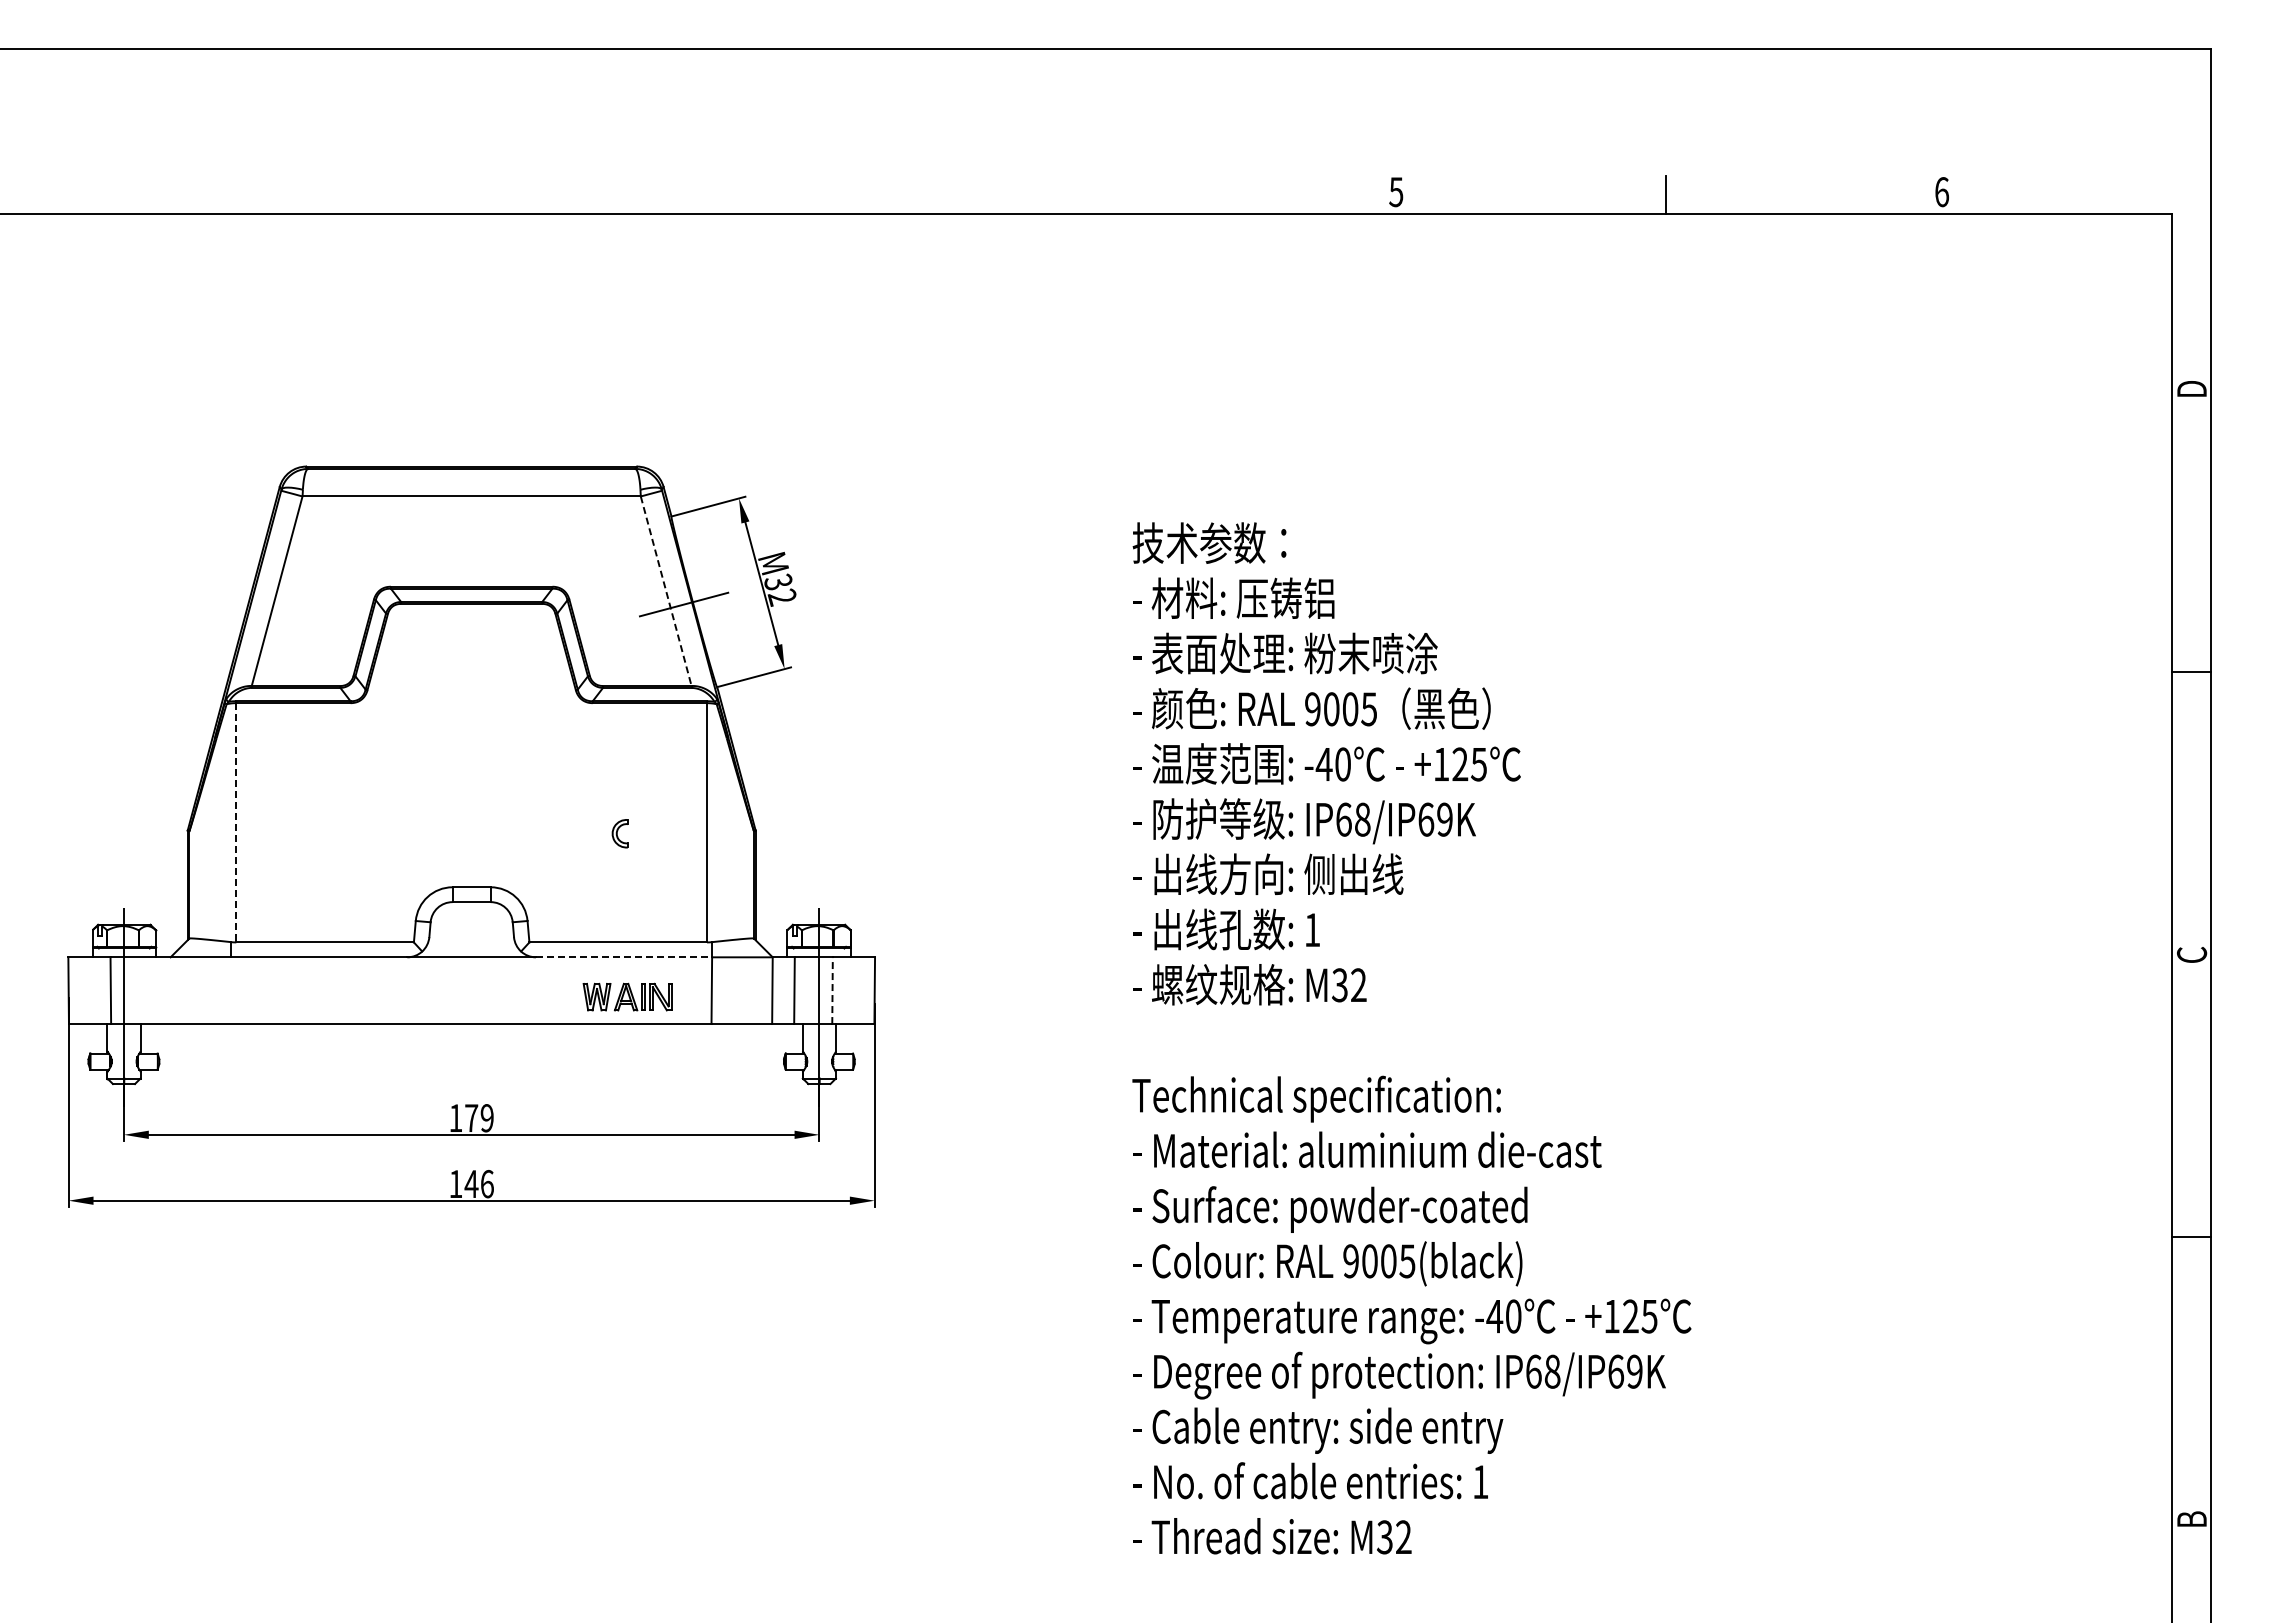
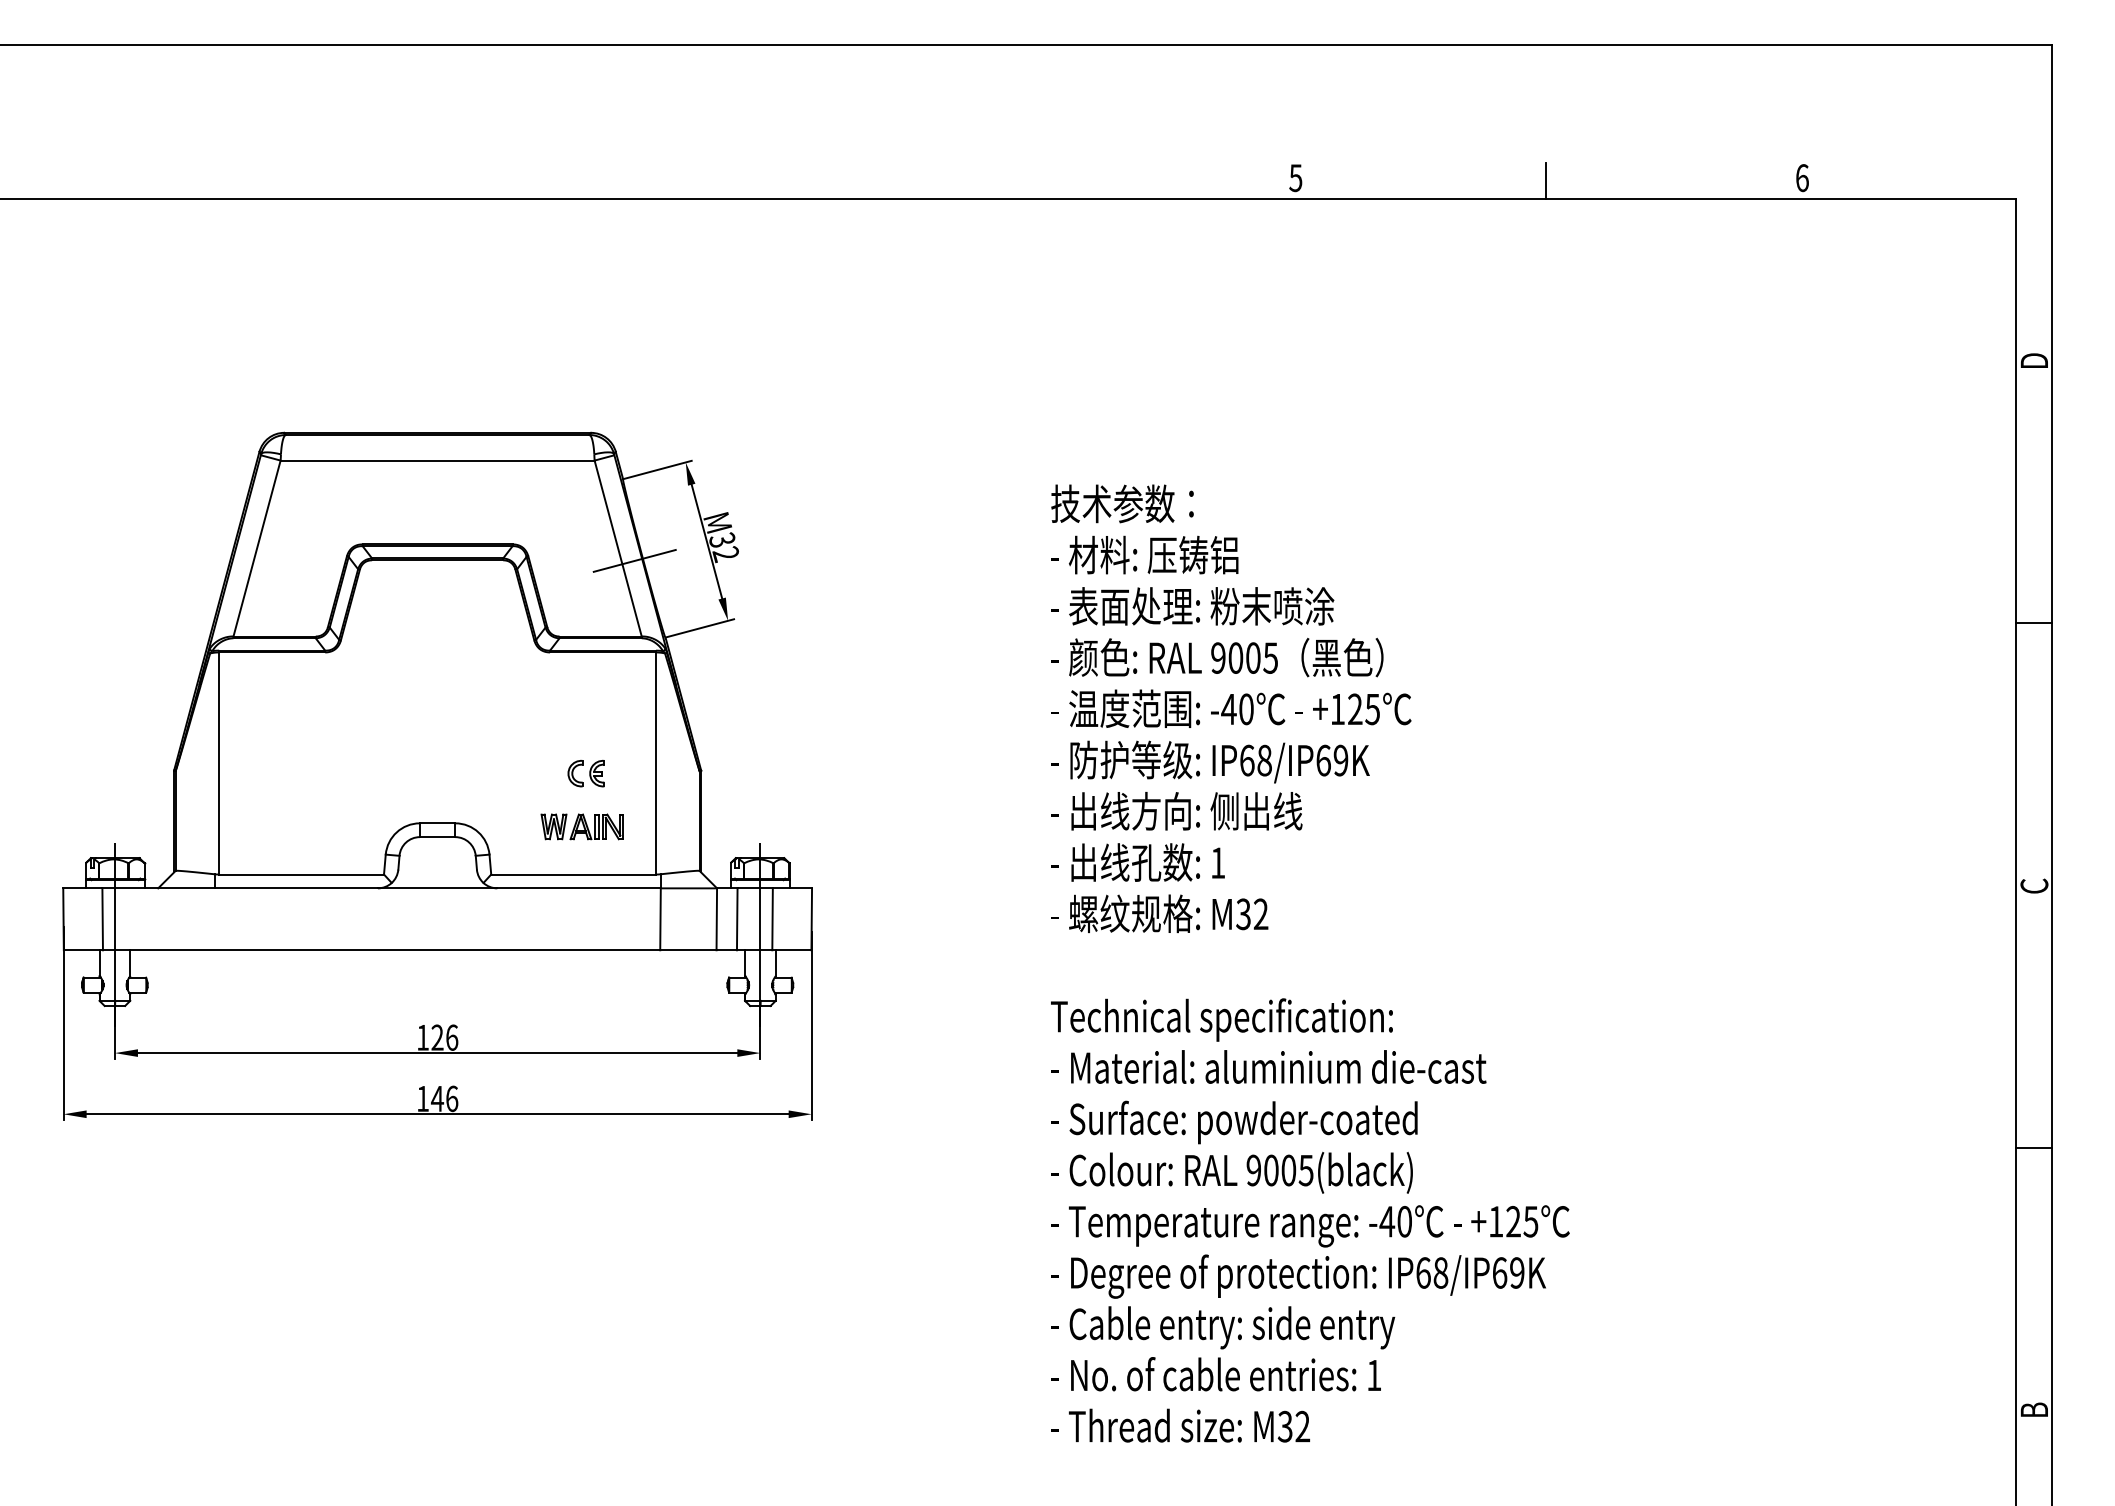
line: (666, 591) -> (618, 548), dashed -> solid
line: (236, 822) -> (219, 763), dashed -> solid
part: (643, 833) -> (597, 773), added
line: (624, 957) -> (579, 888), dashed -> solid
line: (832, 990) -> (772, 919), dashed -> solid
part: (627, 996) -> (582, 826), moved
text: (479, 1118) -> (444, 1037), 179 -> 126

